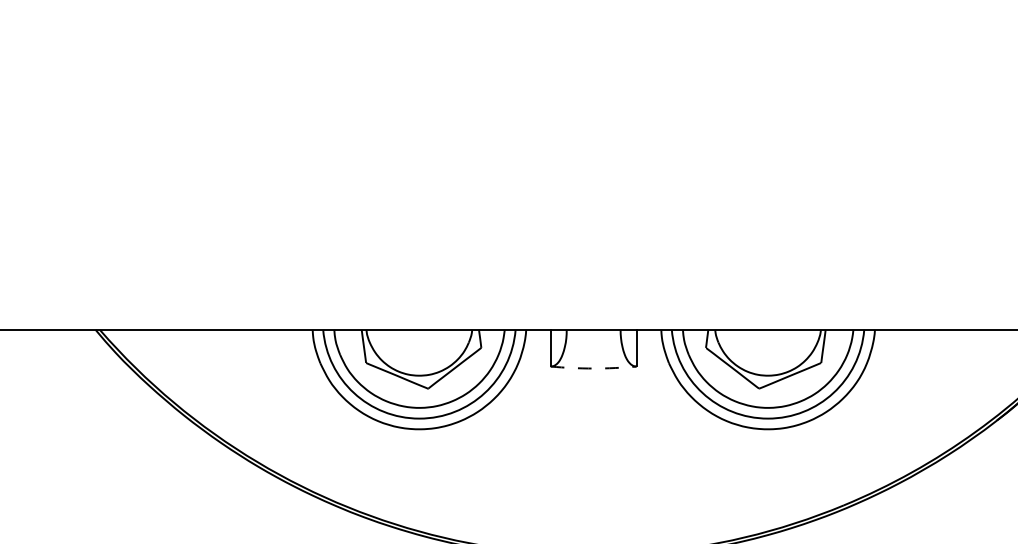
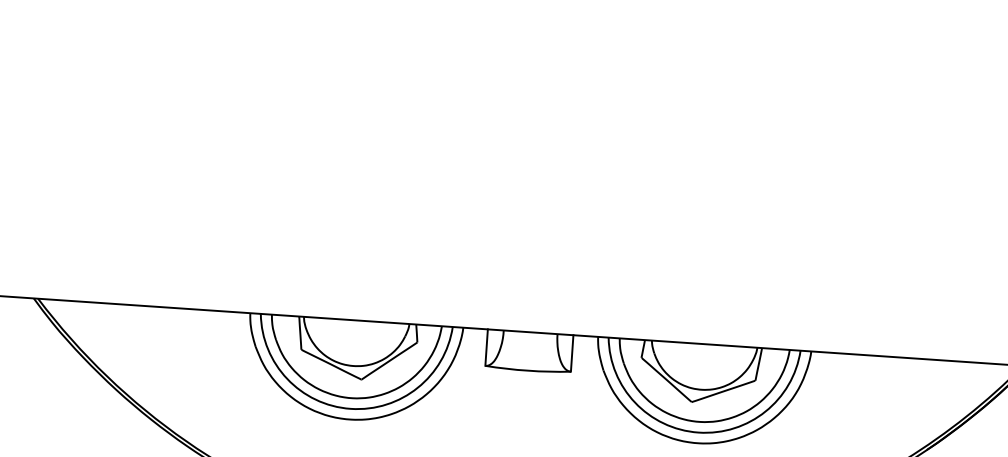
arc: (593, 368) -> (527, 370), dashed -> solid

